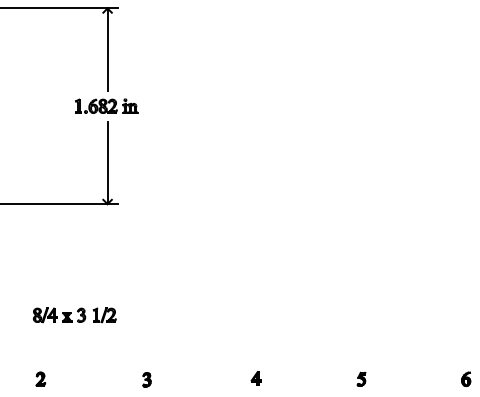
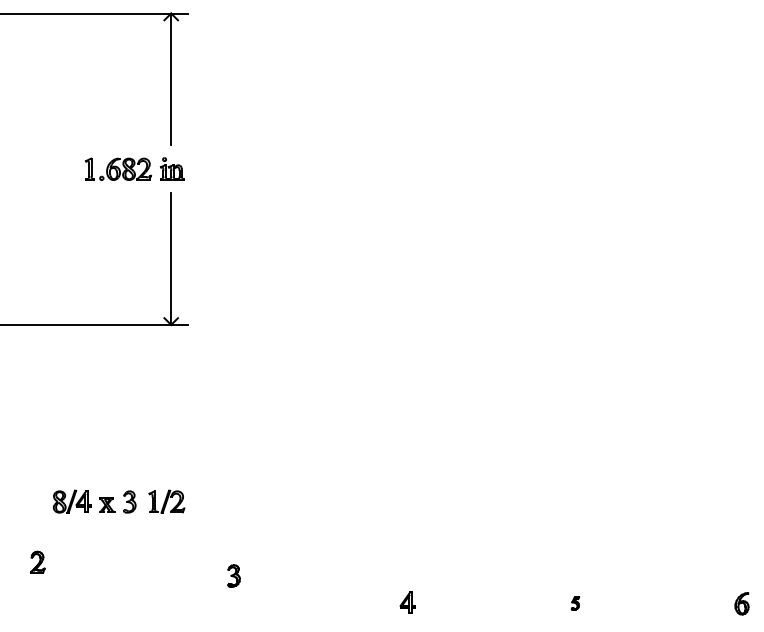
part: (106, 105) -> (134, 167), moved
part: (40, 378) -> (37, 561), moved
part: (361, 378) -> (575, 602), size x0.6
part: (146, 379) -> (233, 575), moved

